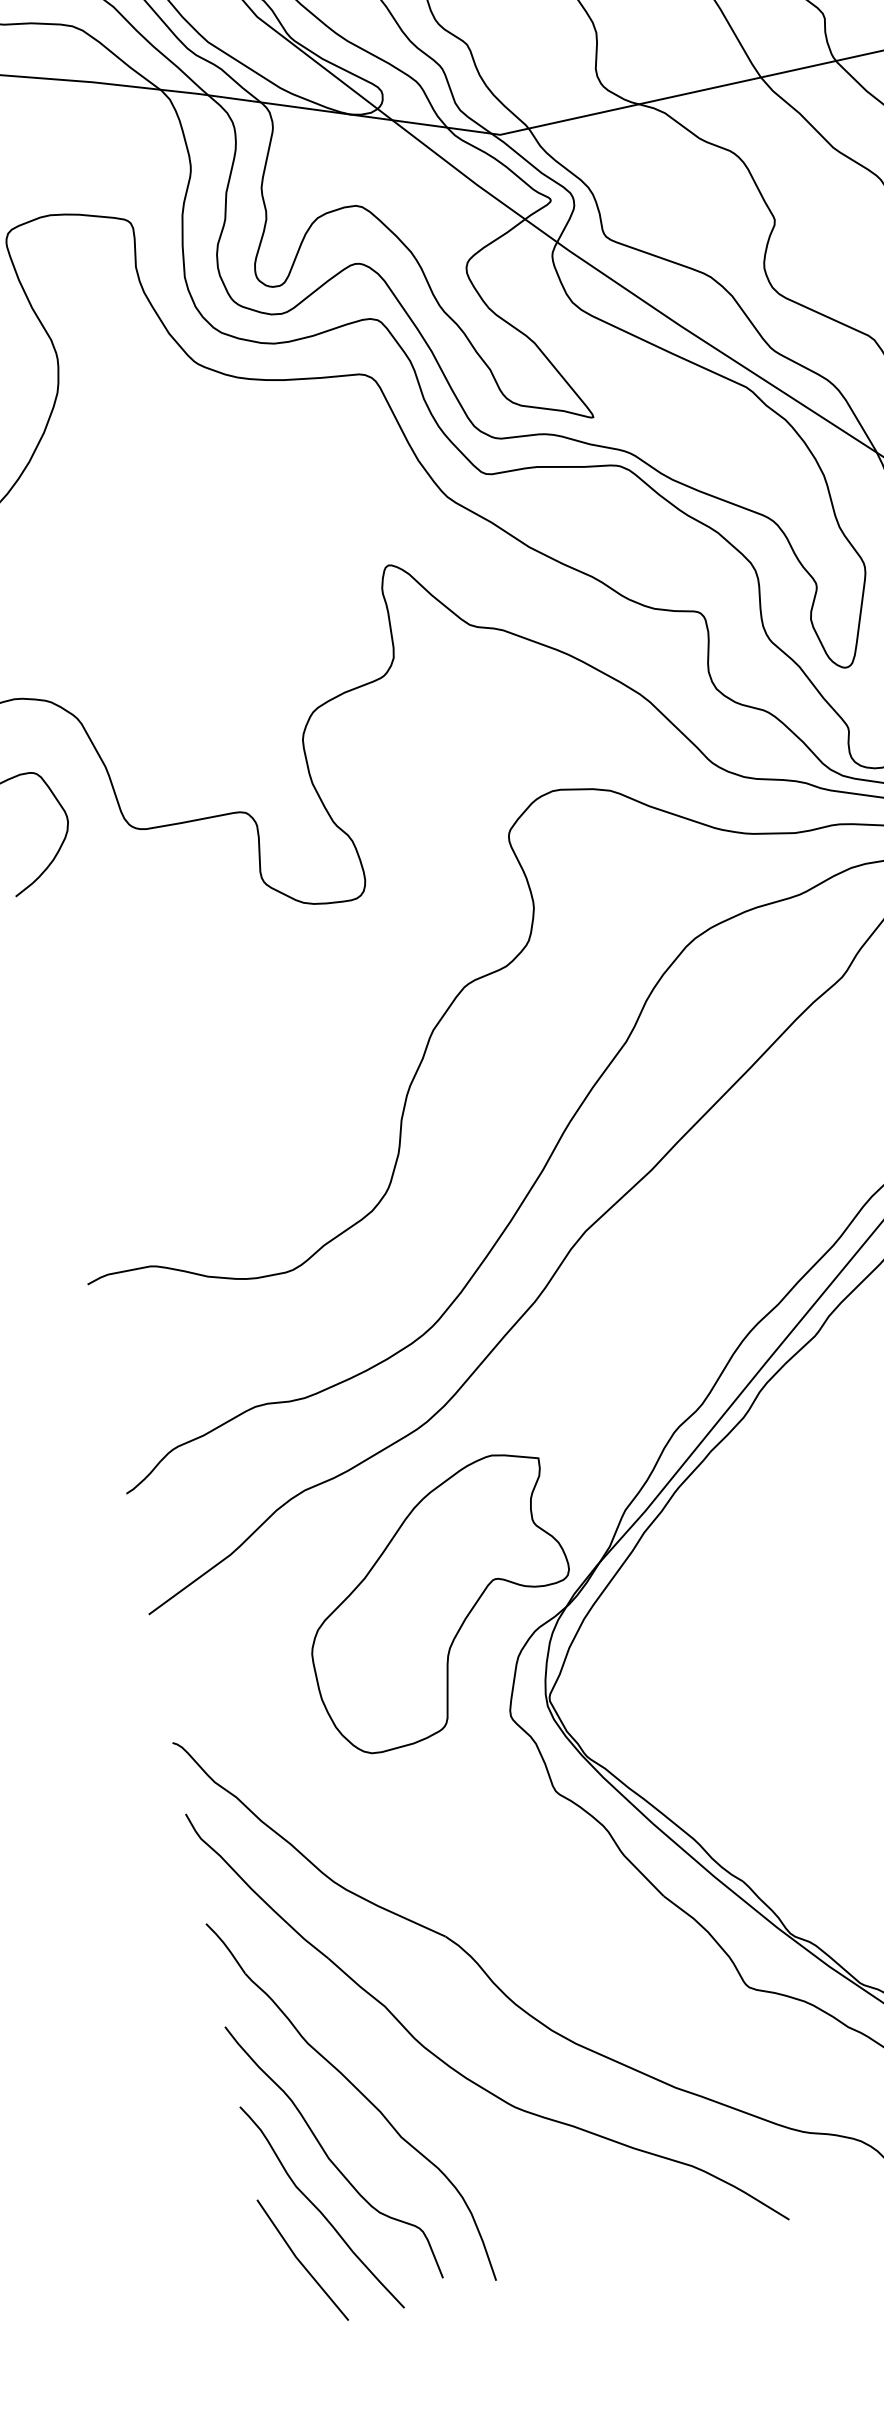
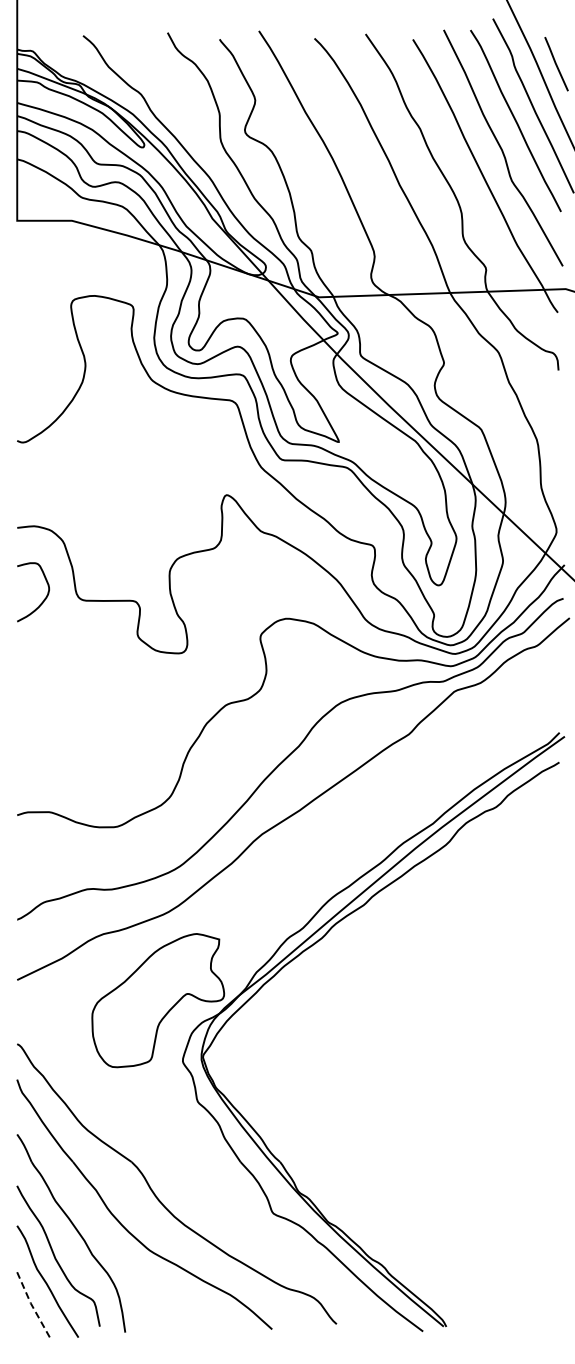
line: (300, 2260) -> (32, 1305), solid -> dashed

